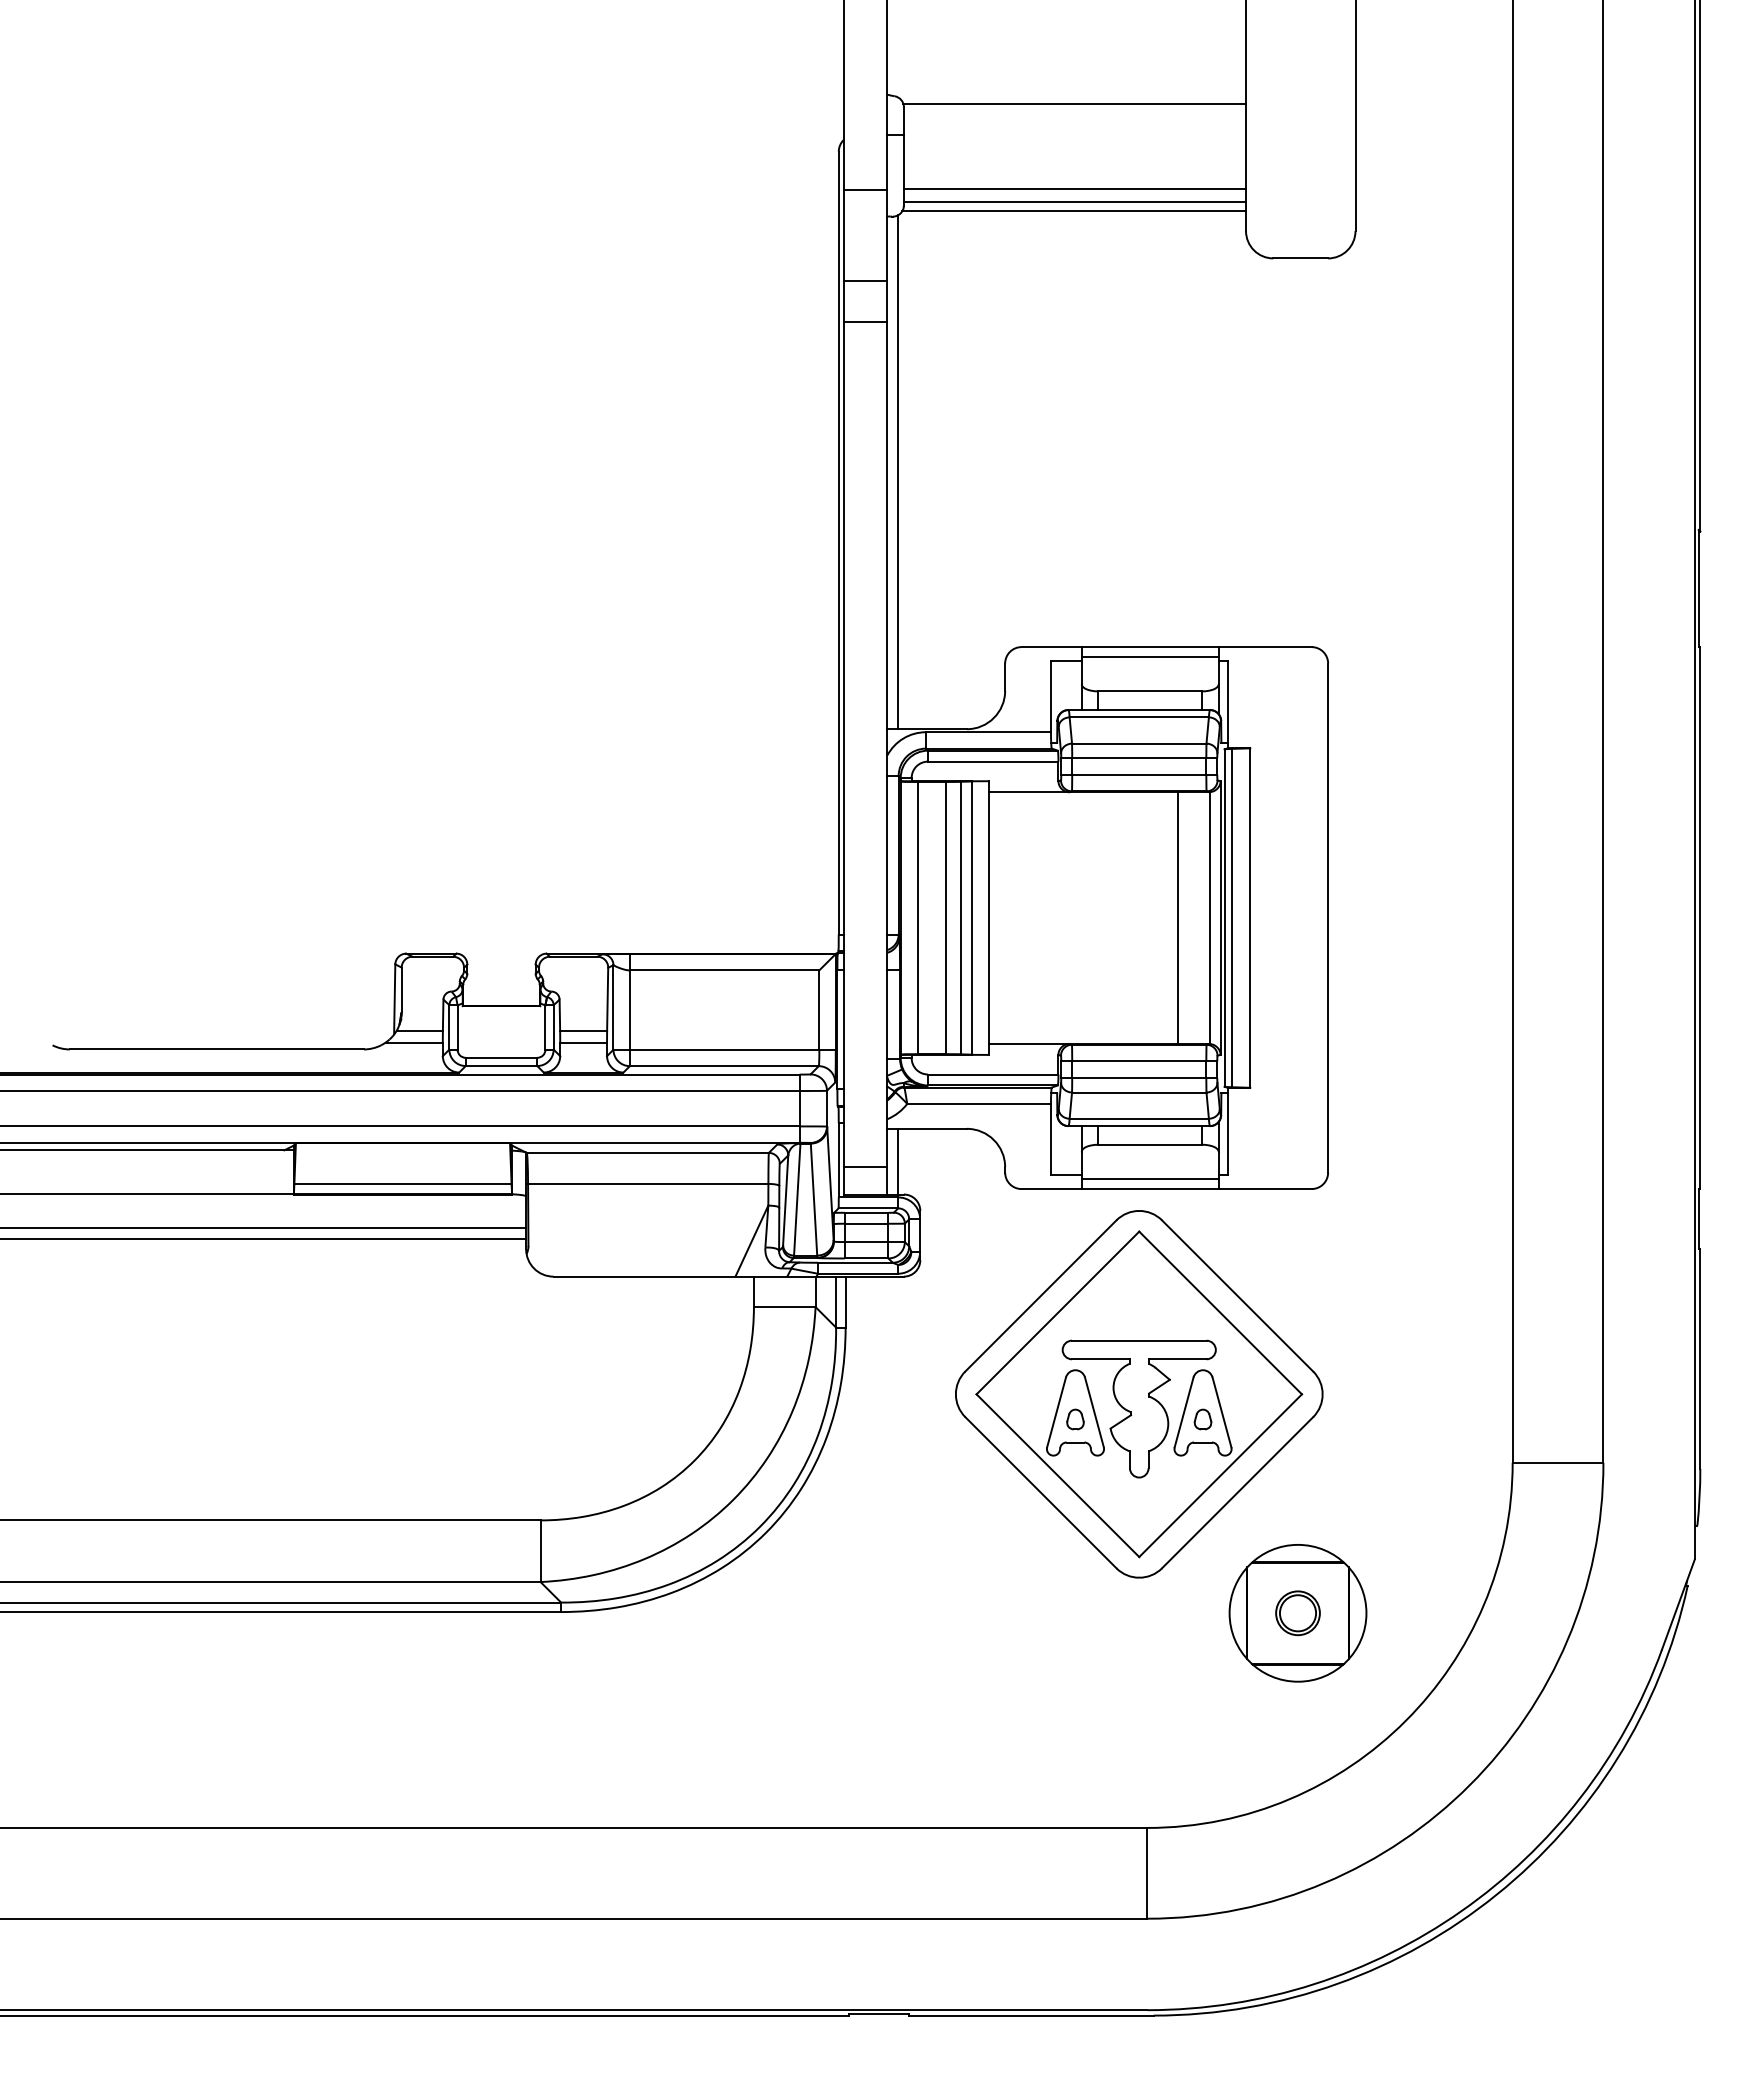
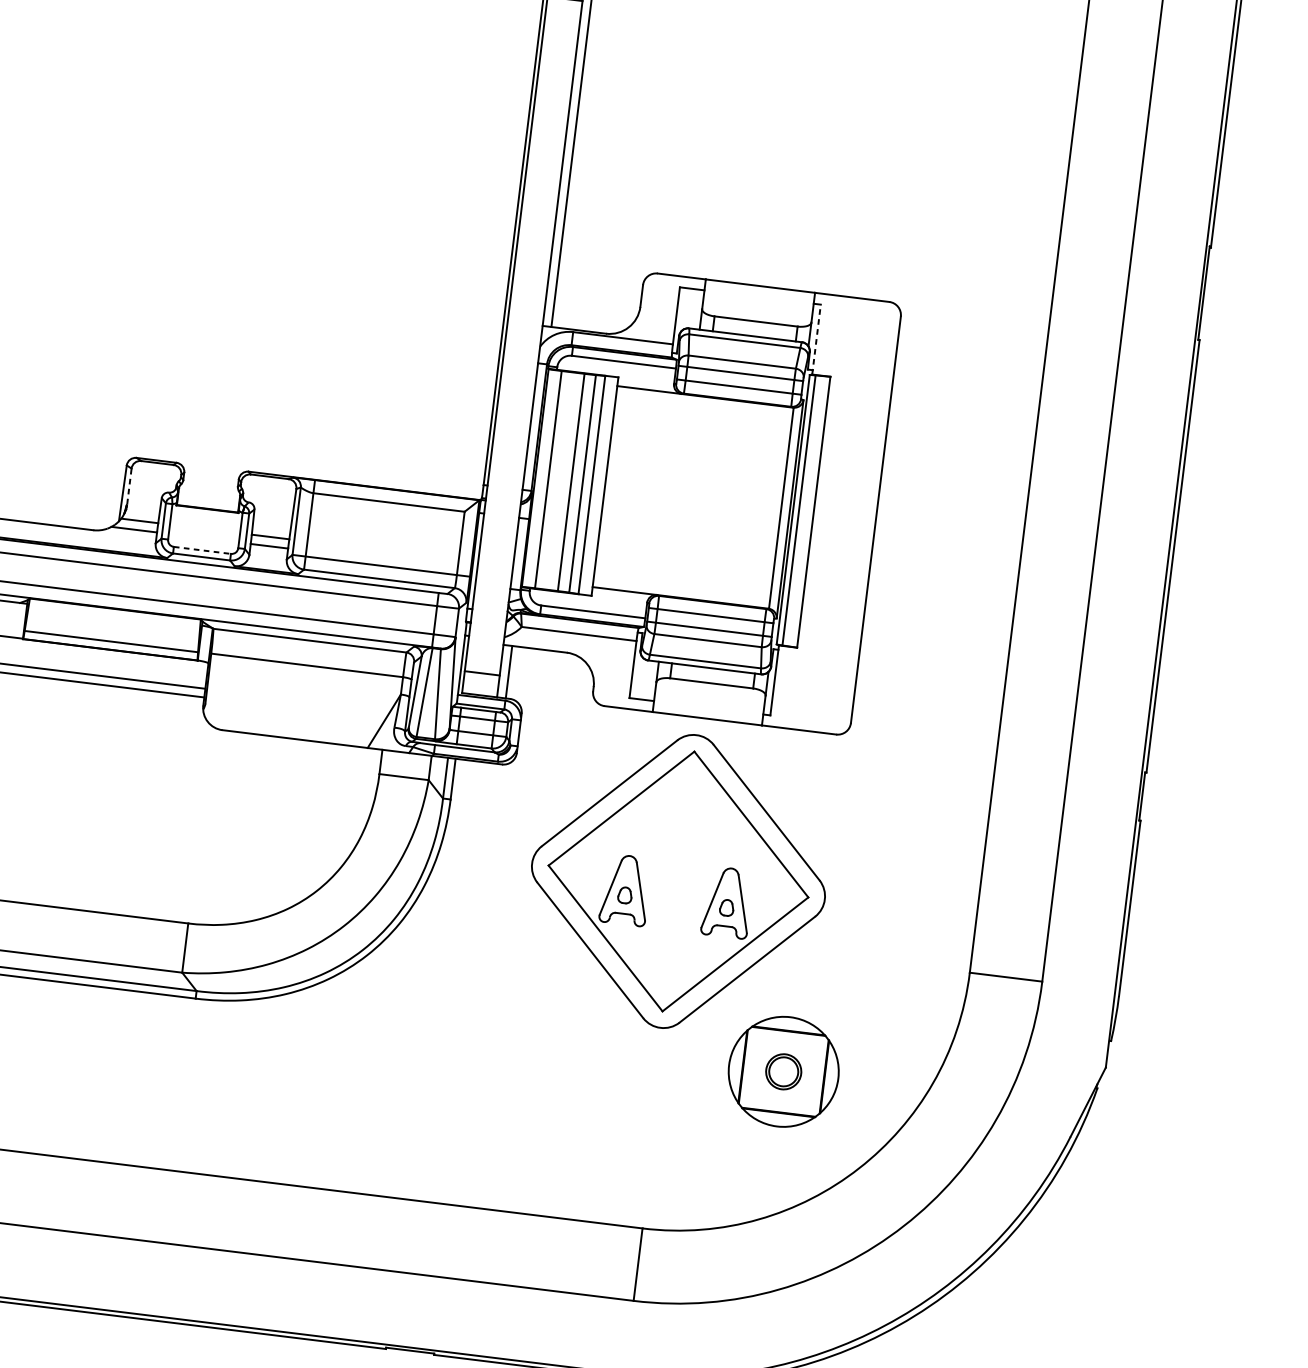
line: (1149, 657) -> (758, 294), removed
line: (1227, 704) -> (816, 339), solid -> dashed
line: (1177, 917) -> (755, 504), removed
line: (401, 989) -> (129, 486), solid -> dashed
line: (501, 1057) -> (202, 550), solid -> dashed
line: (1149, 1179) -> (707, 711), removed
part: (1138, 1408) -> (676, 892), removed

